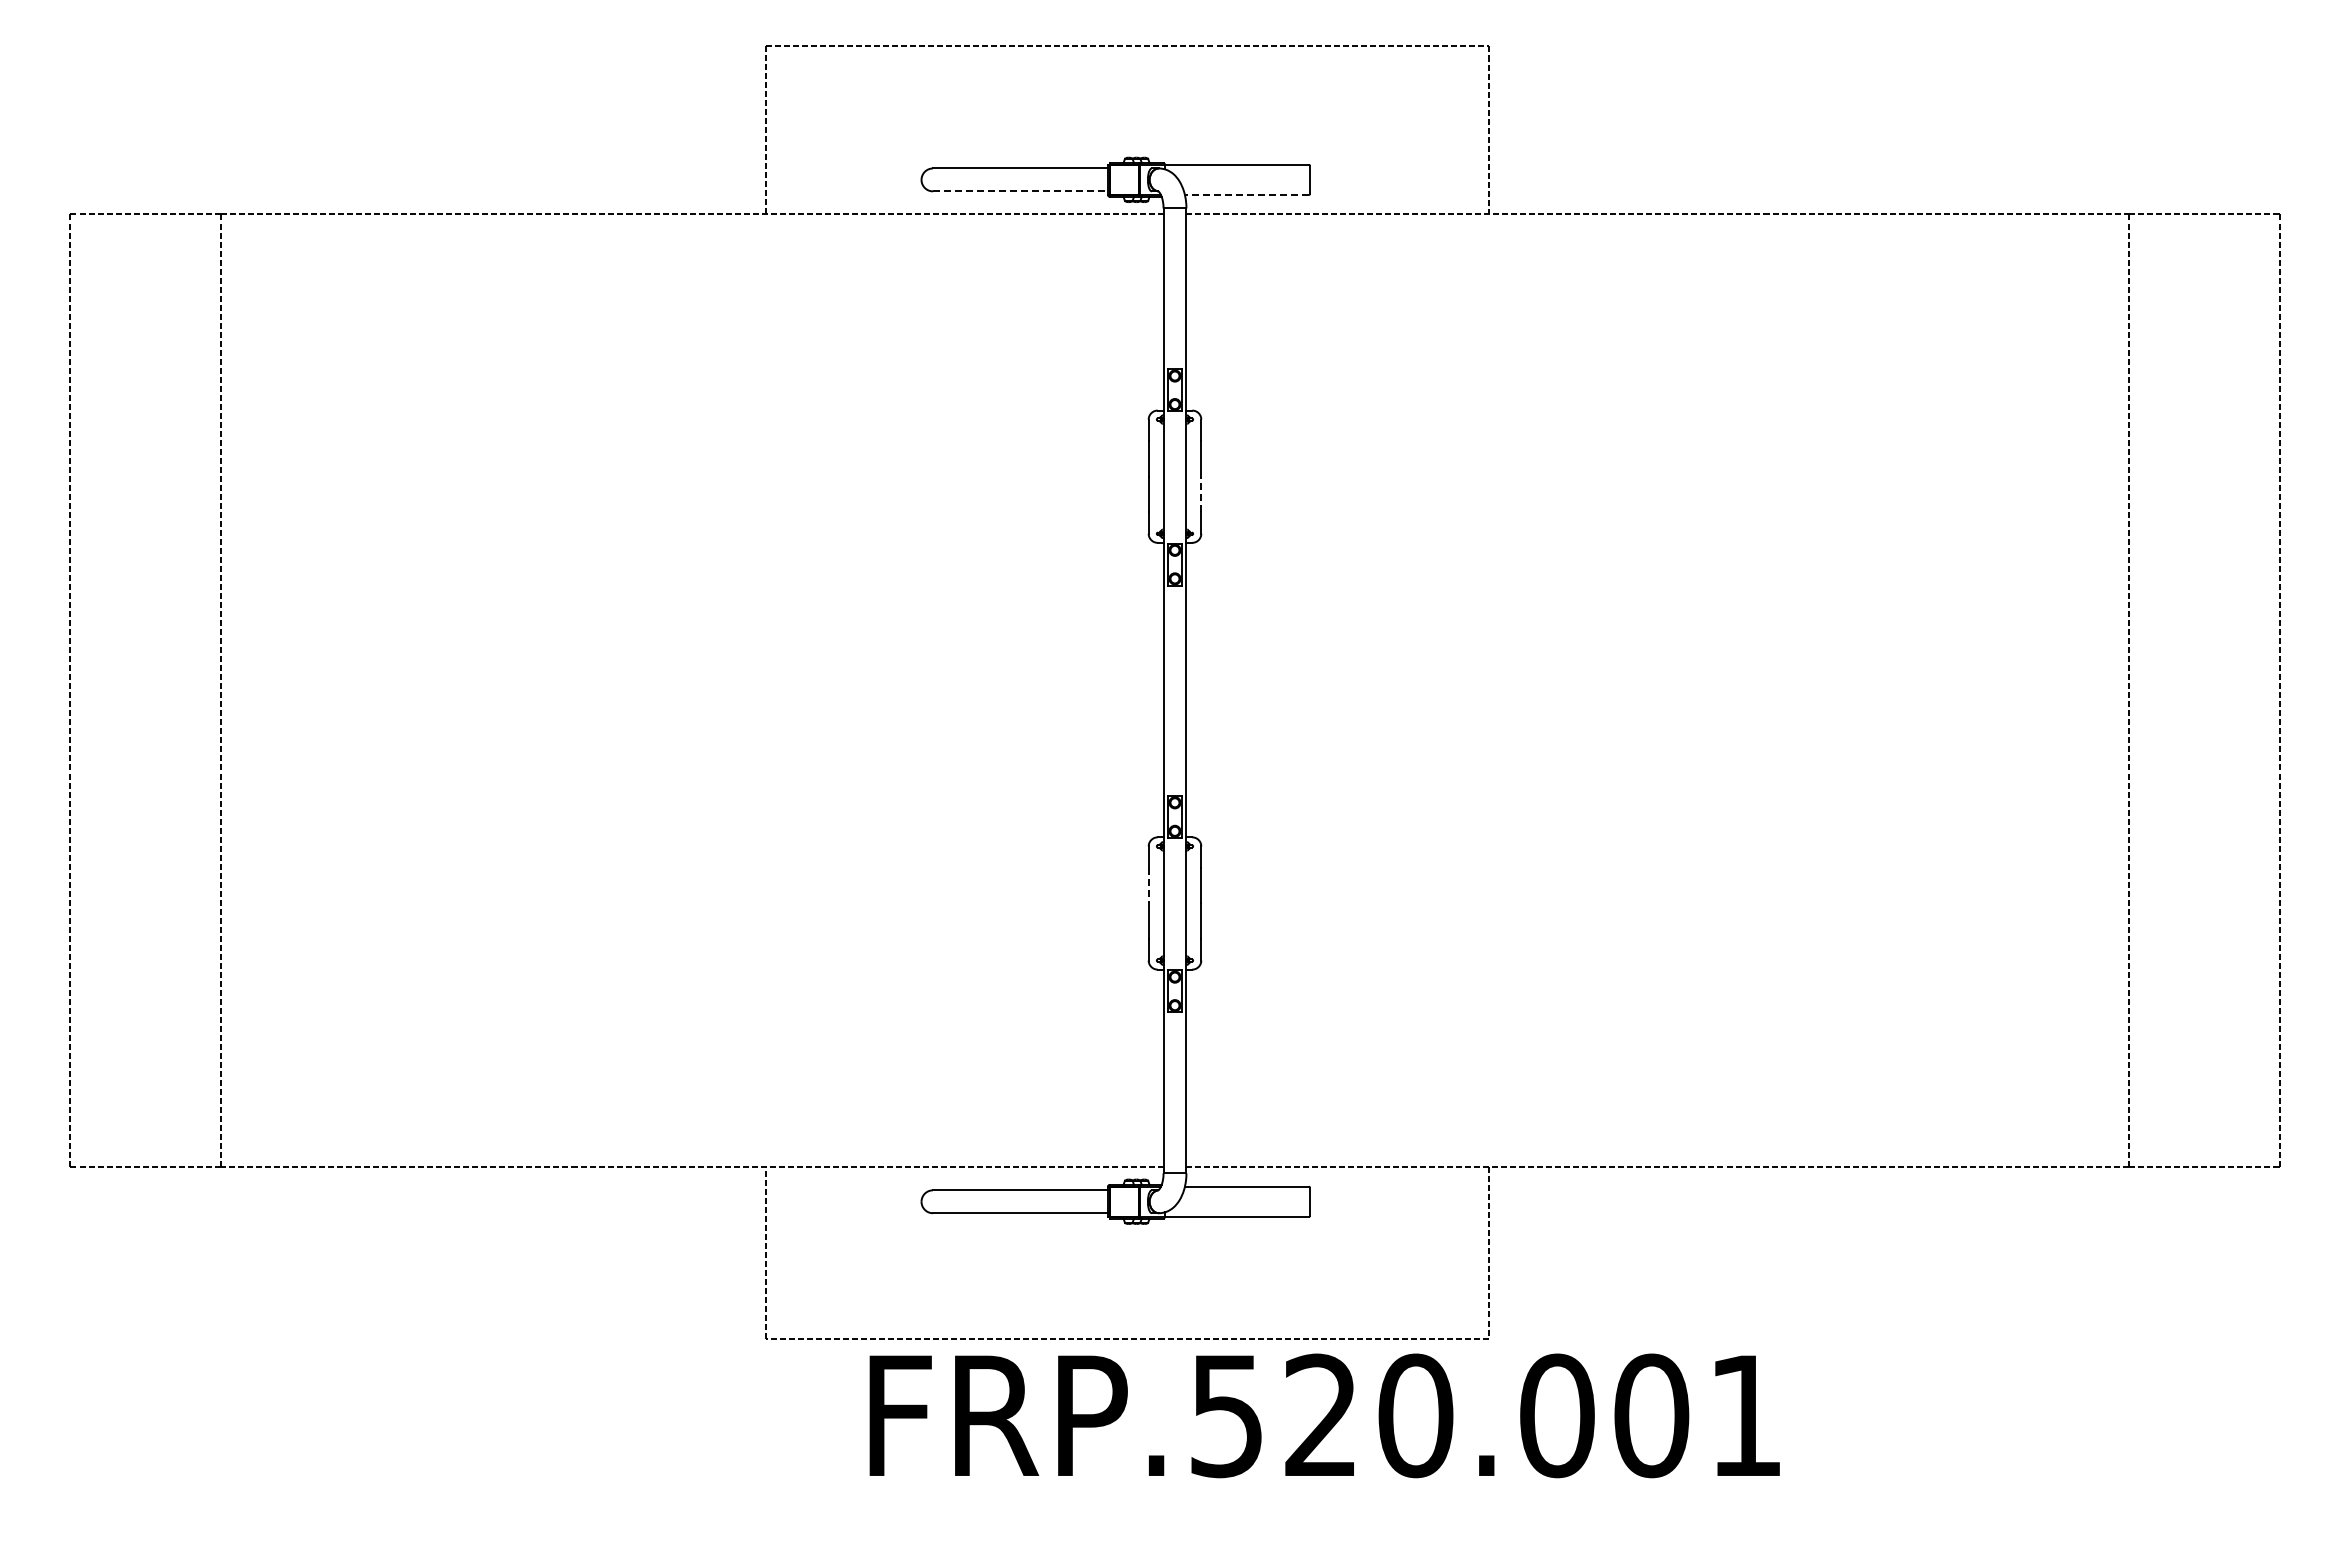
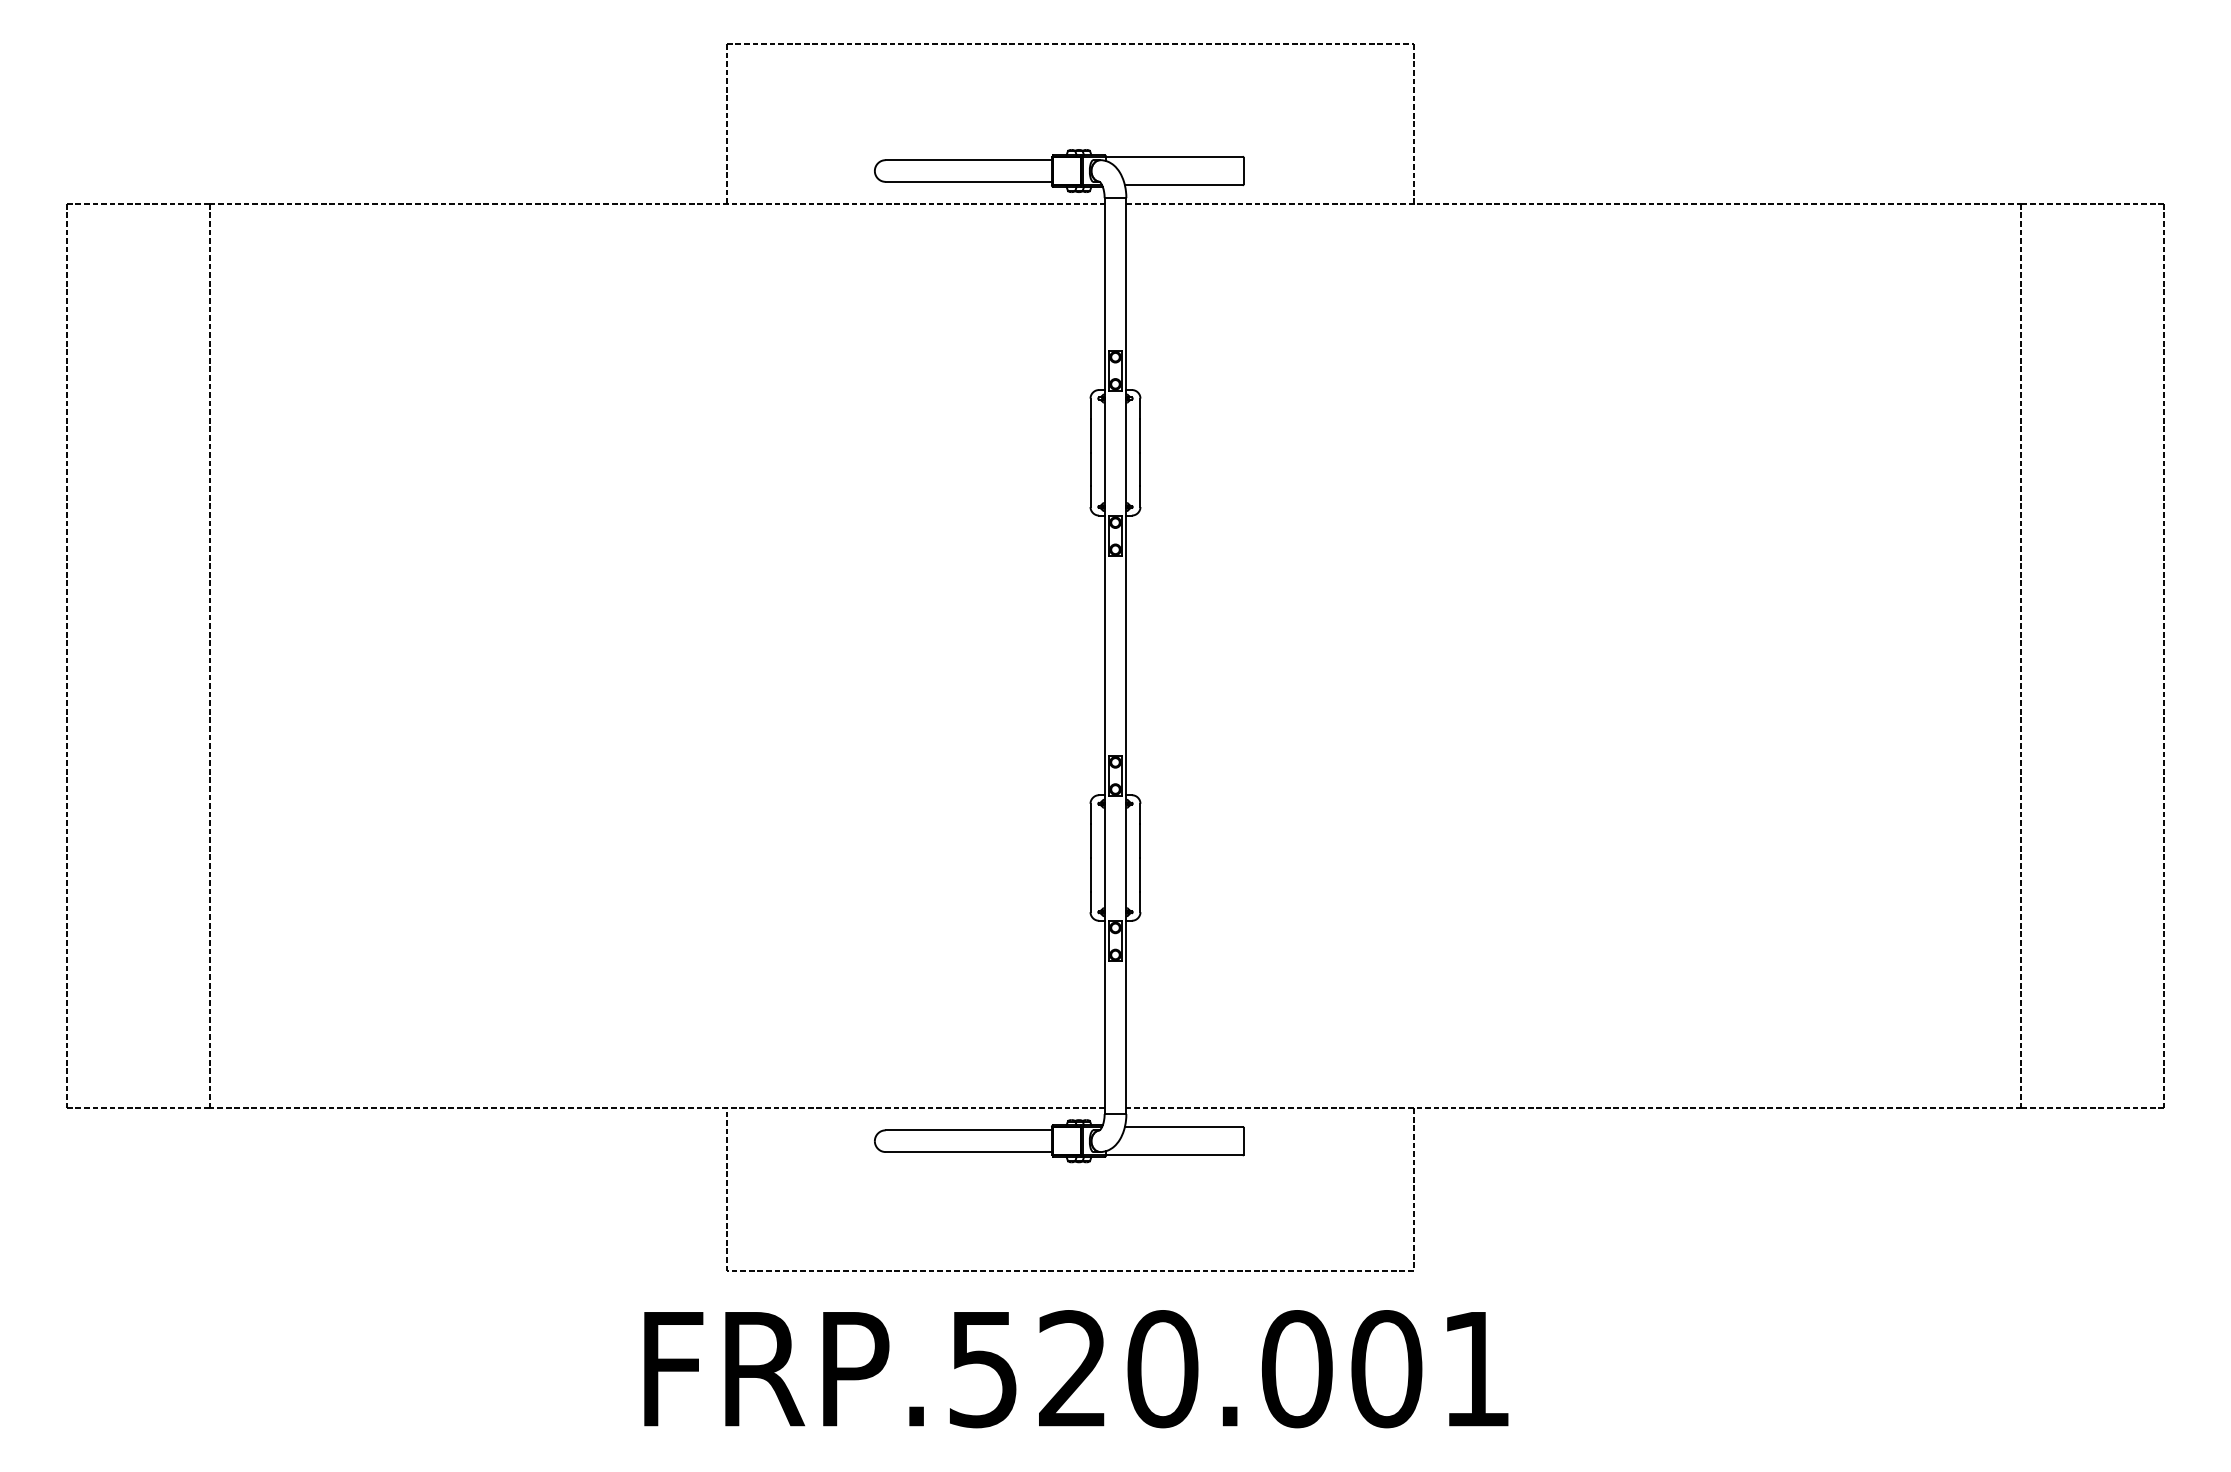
line: (1020, 191) -> (968, 182), dashed -> solid
line: (1246, 194) -> (1183, 184), dashed -> solid
line: (1201, 494) -> (1140, 469), dashed -> solid
line: (1148, 885) -> (1090, 840), dashed -> solid
text: (1324, 1415) -> (1076, 1368), moved

